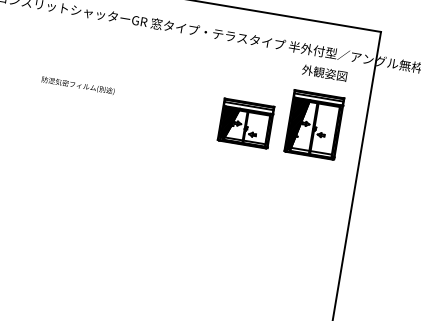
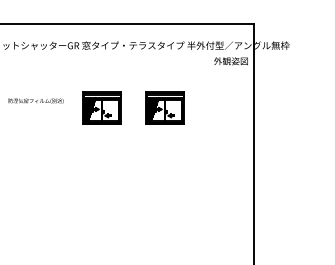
text: (323, 73) -> (230, 61), moved
part: (162, 108) -> (101, 107), added
part: (313, 124) -> (215, 100), removed

